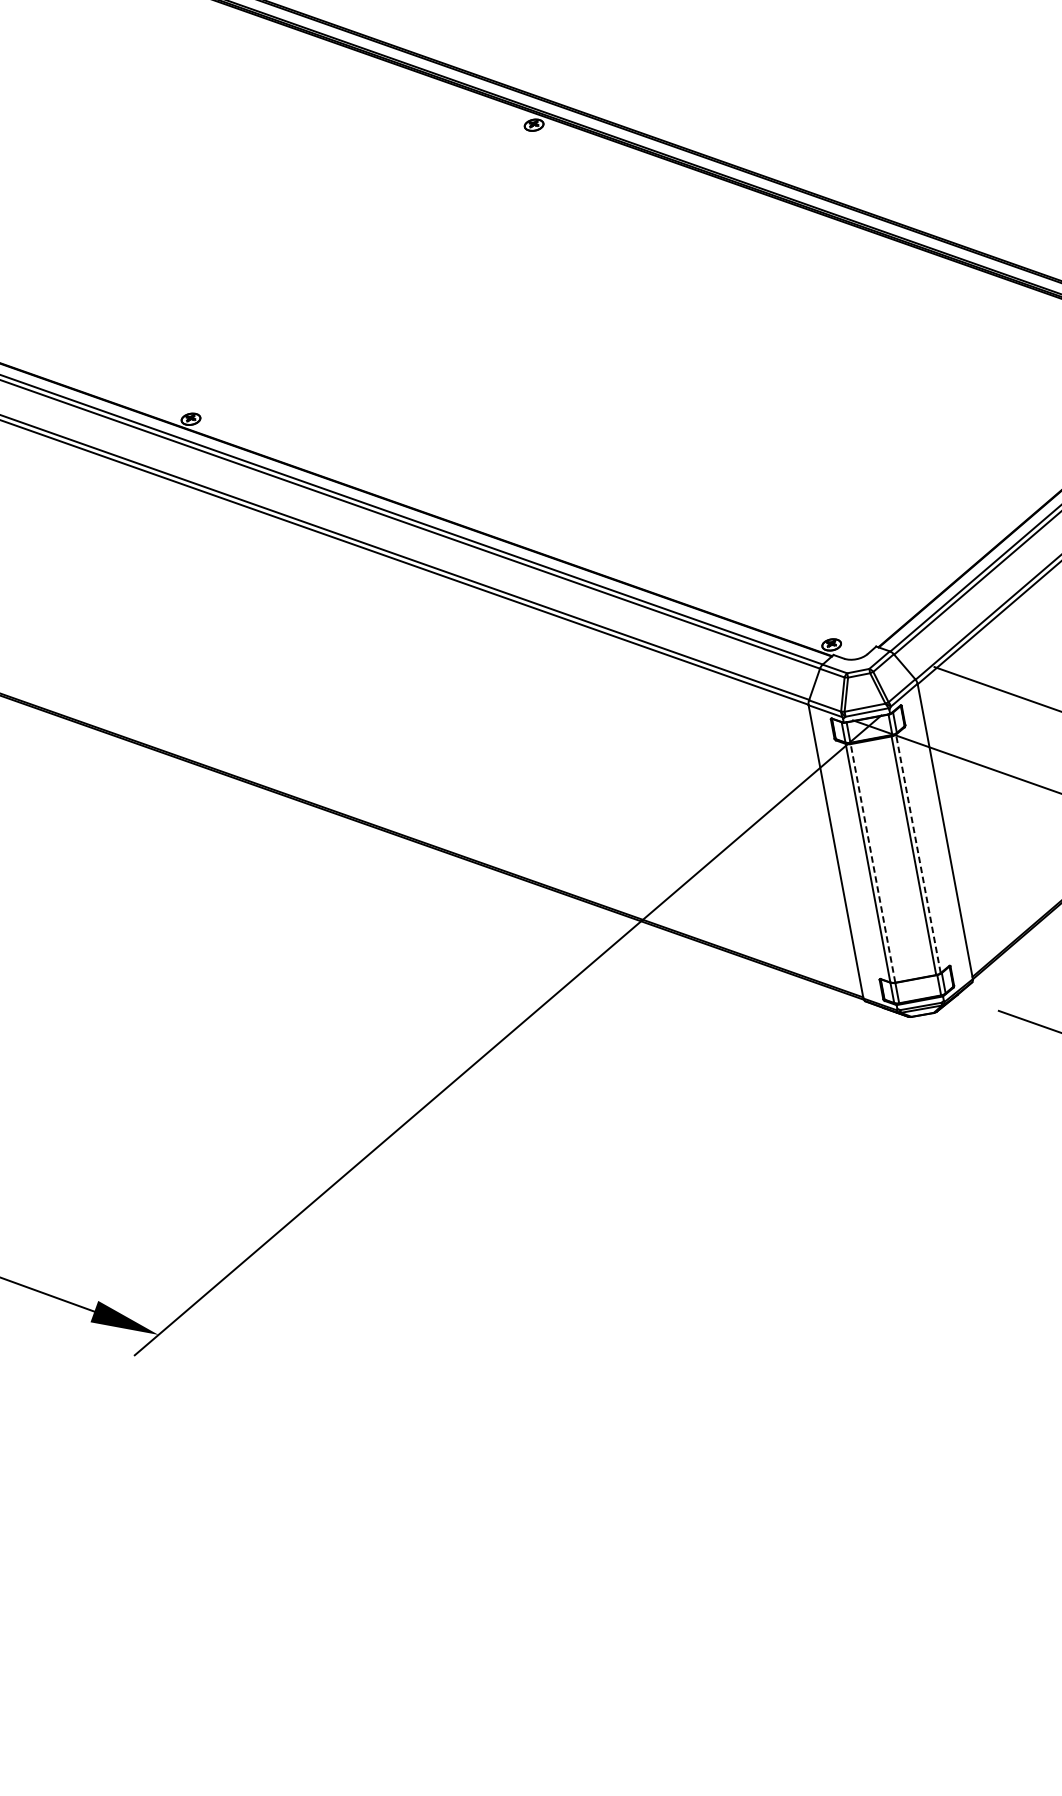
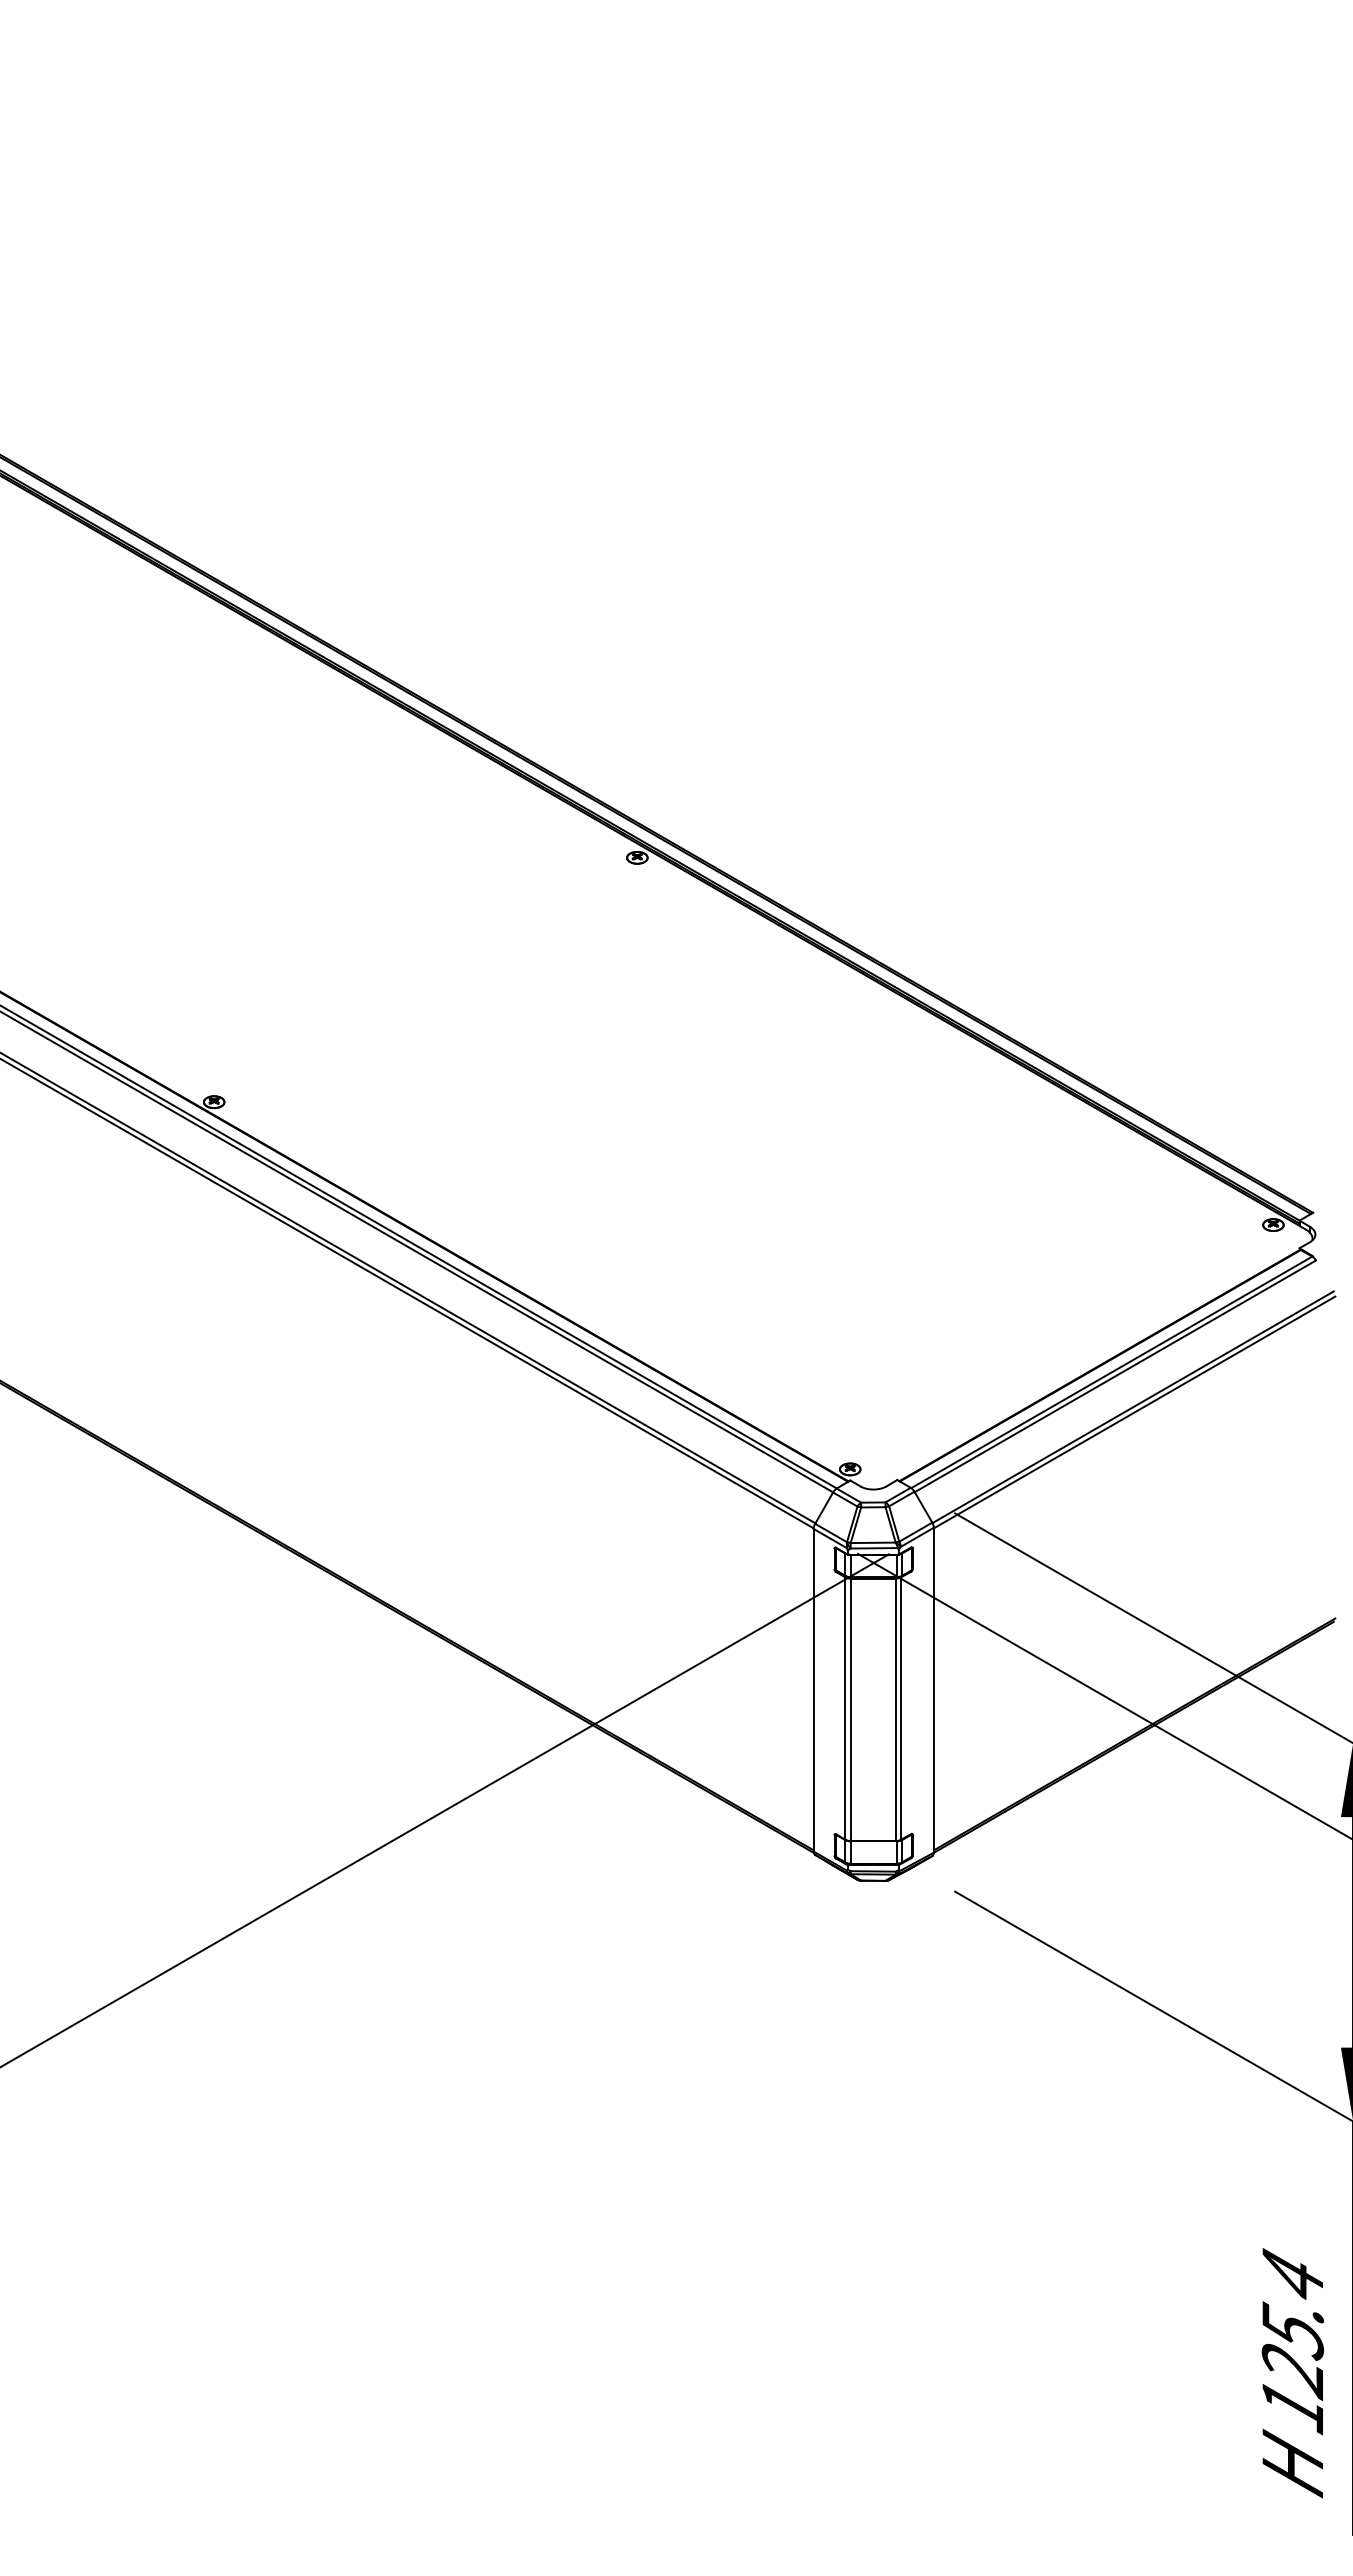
line: (918, 853) -> (900, 1708), dashed -> solid
line: (872, 863) -> (850, 1709), dashed -> solid

